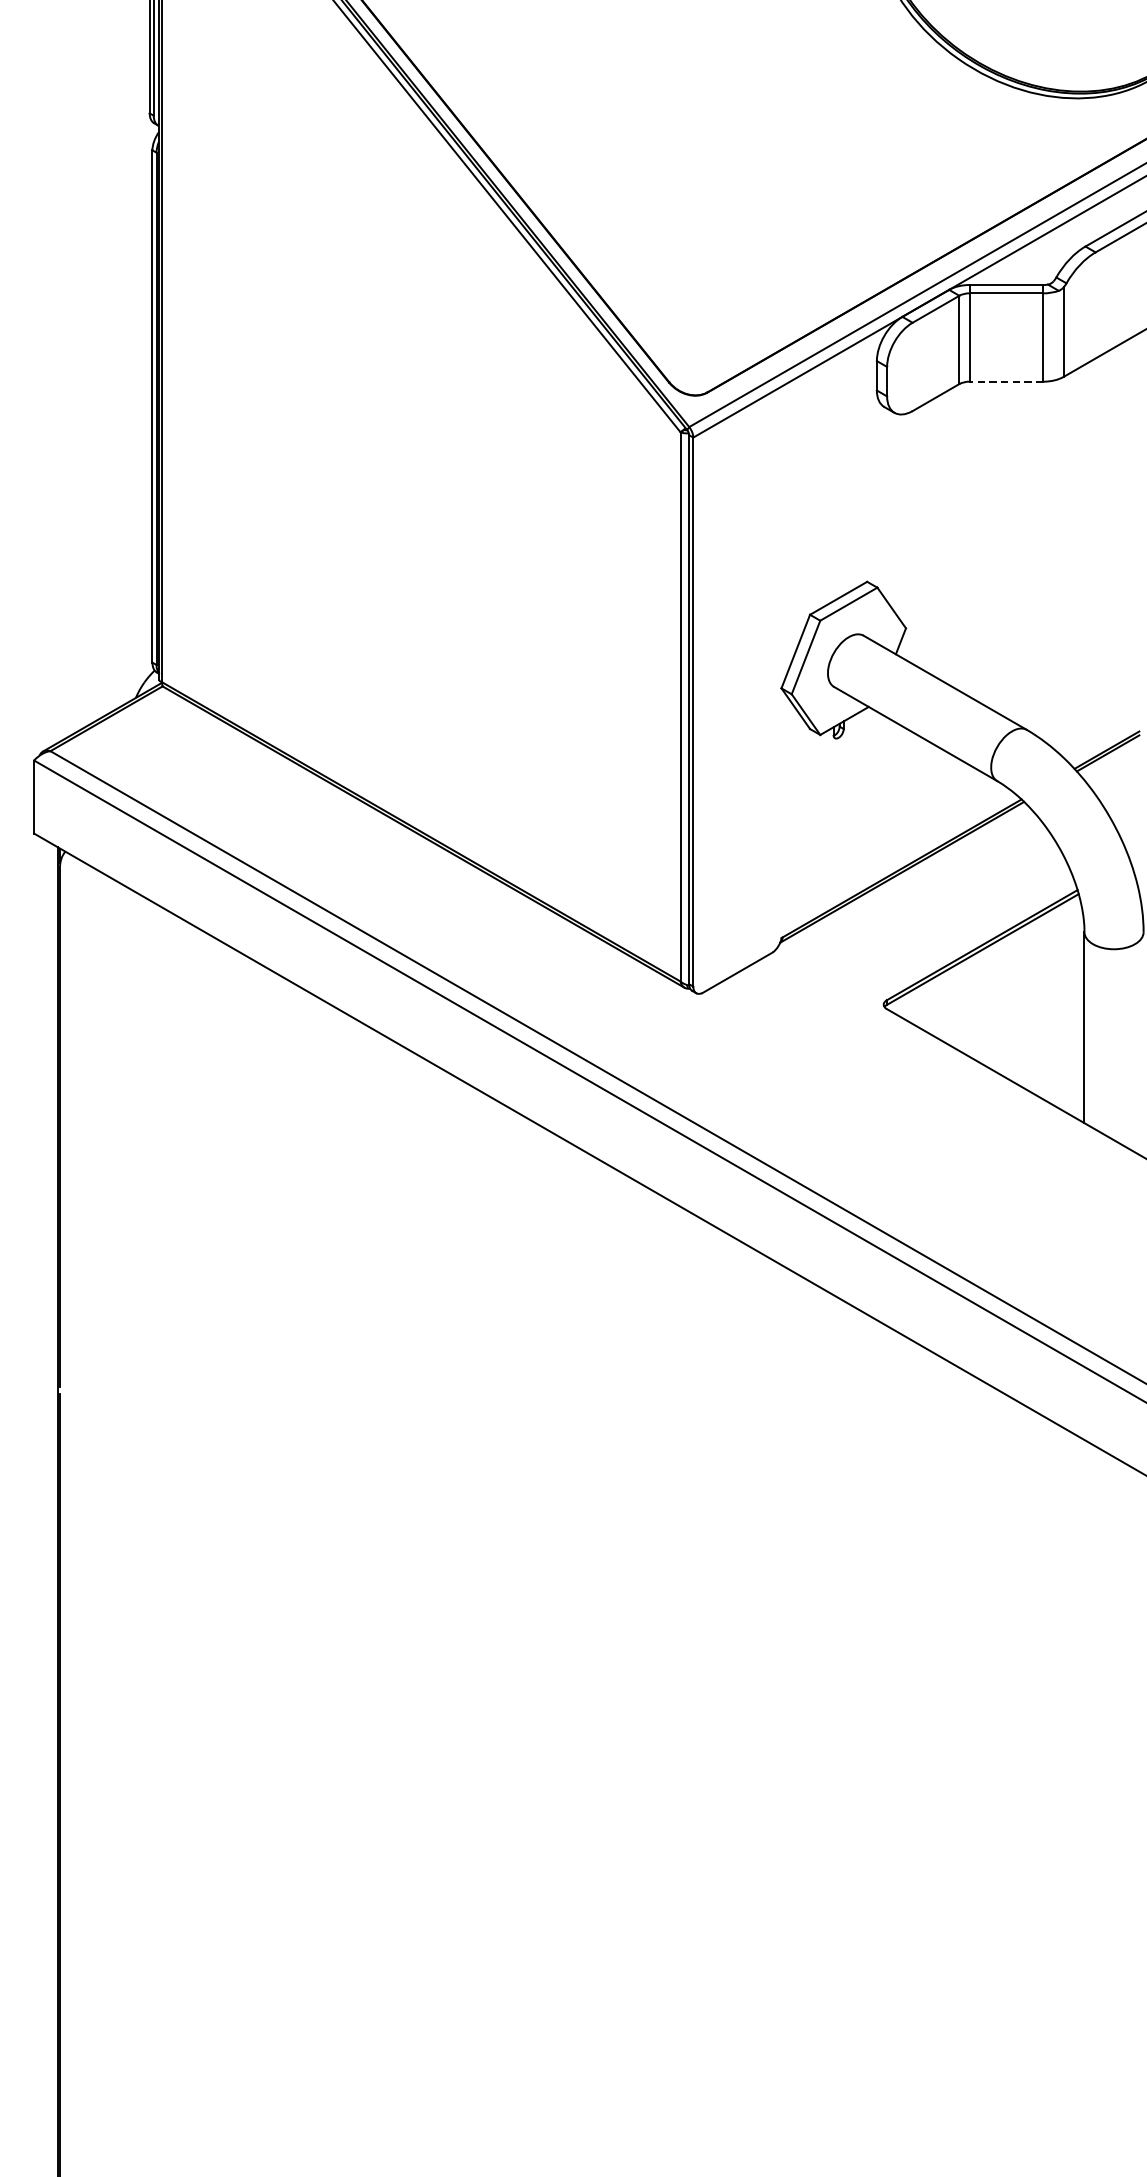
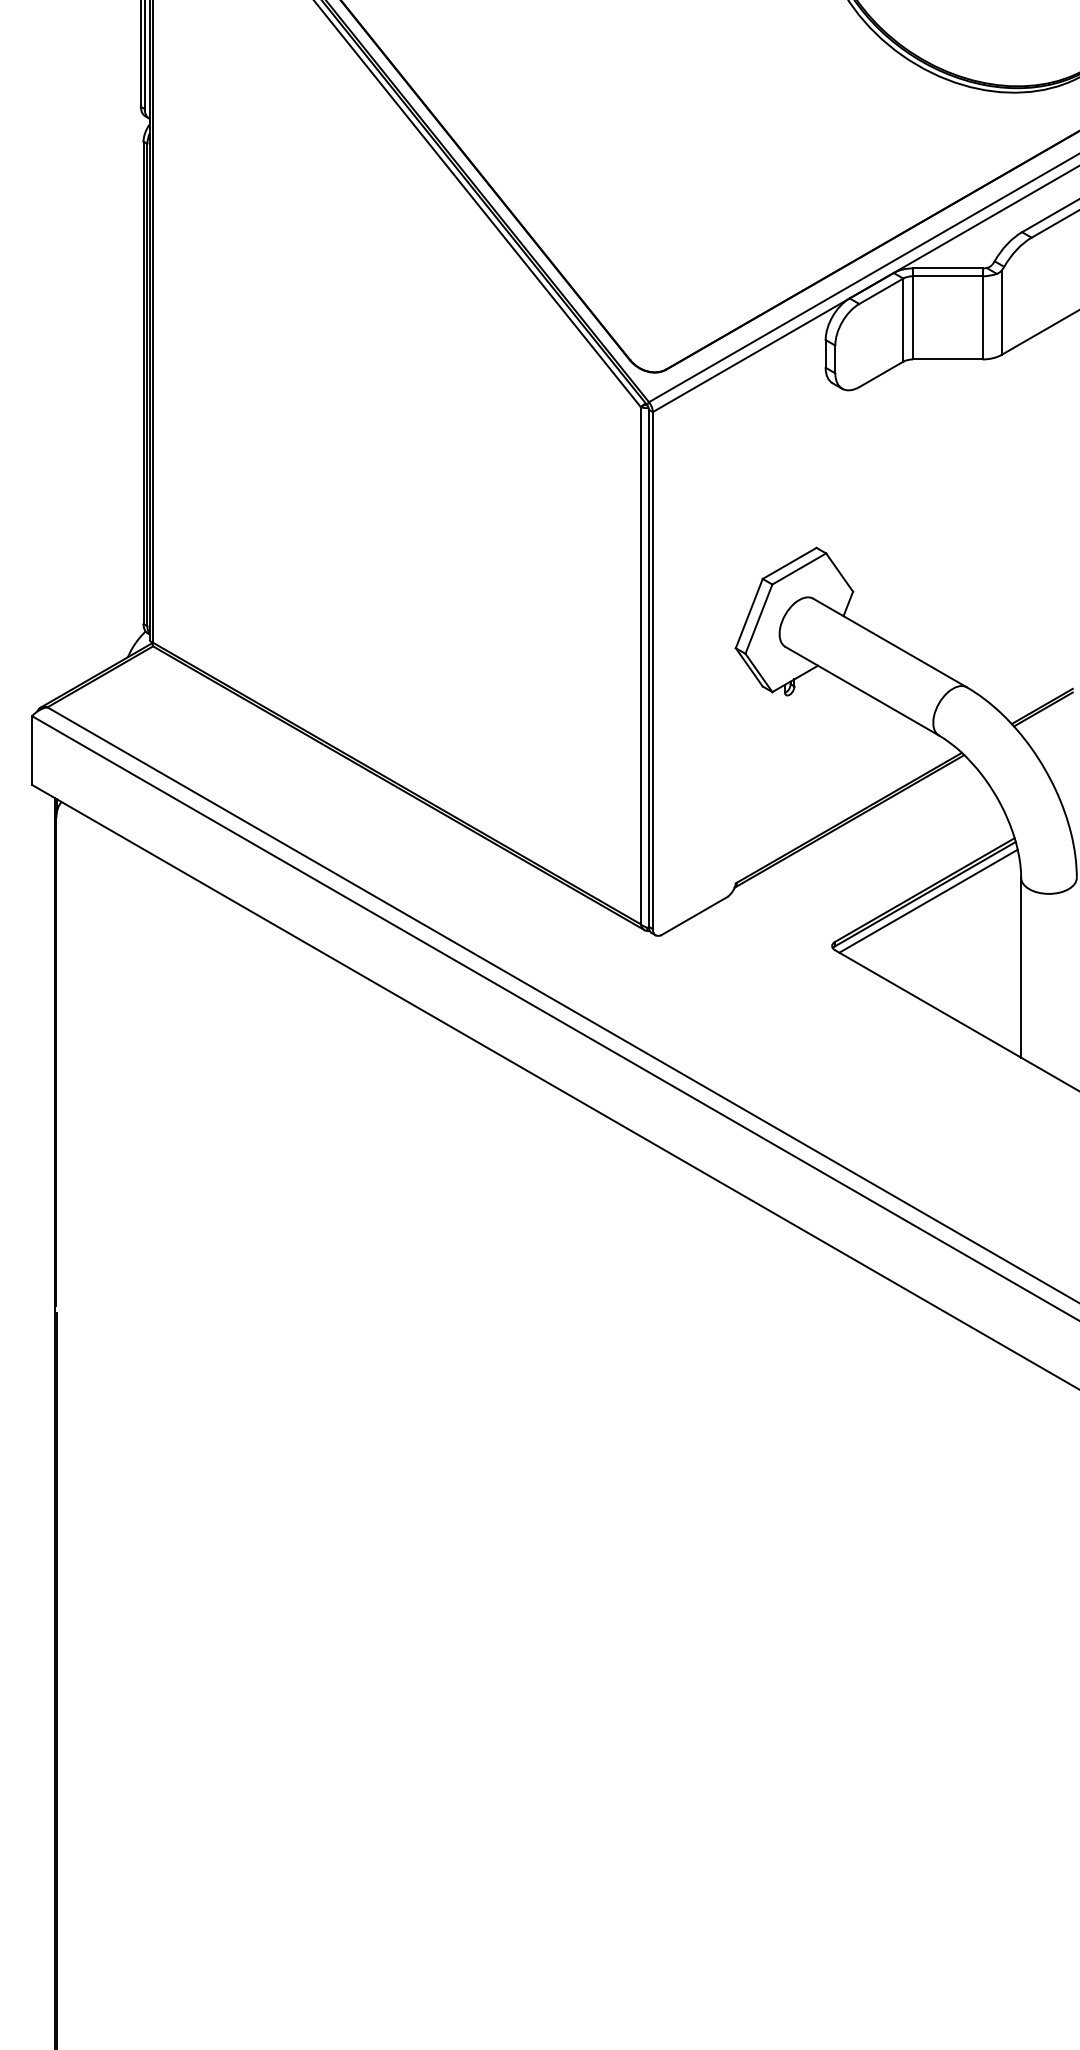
line: (1006, 381) -> (947, 359), dashed -> solid
line: (986, 956) -> (928, 900), added

